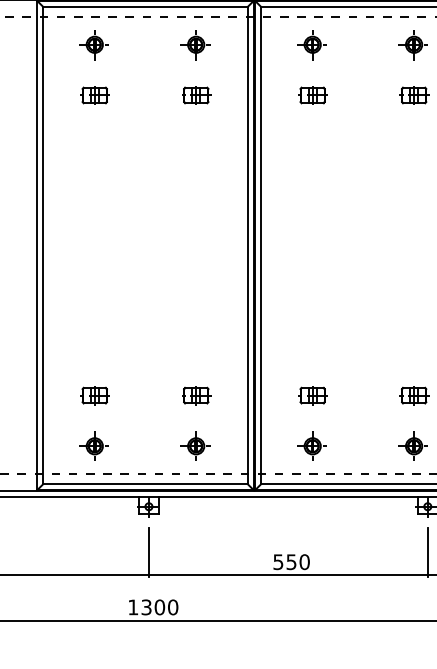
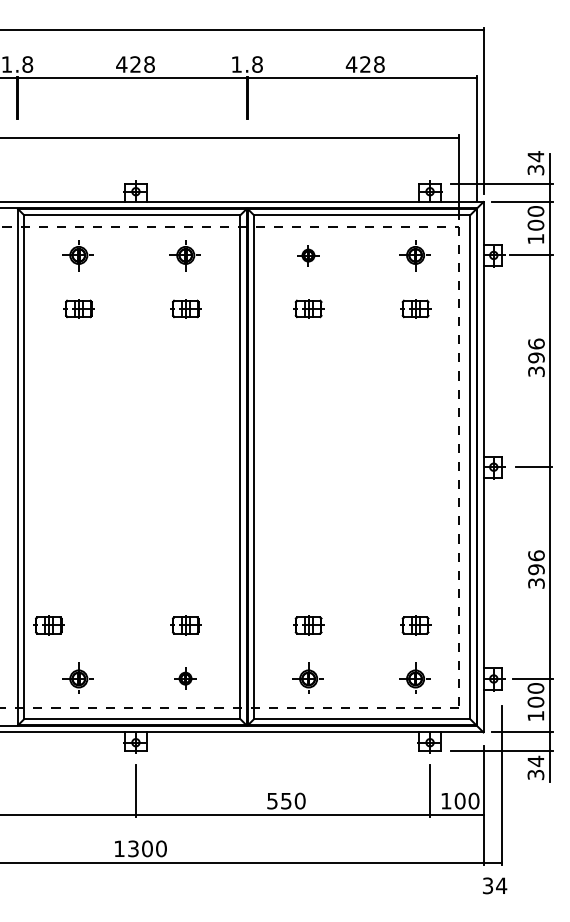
part: (311, 44) -> (307, 255), size x0.7
part: (94, 395) -> (48, 625), moved
part: (194, 444) -> (184, 677), size x0.7

